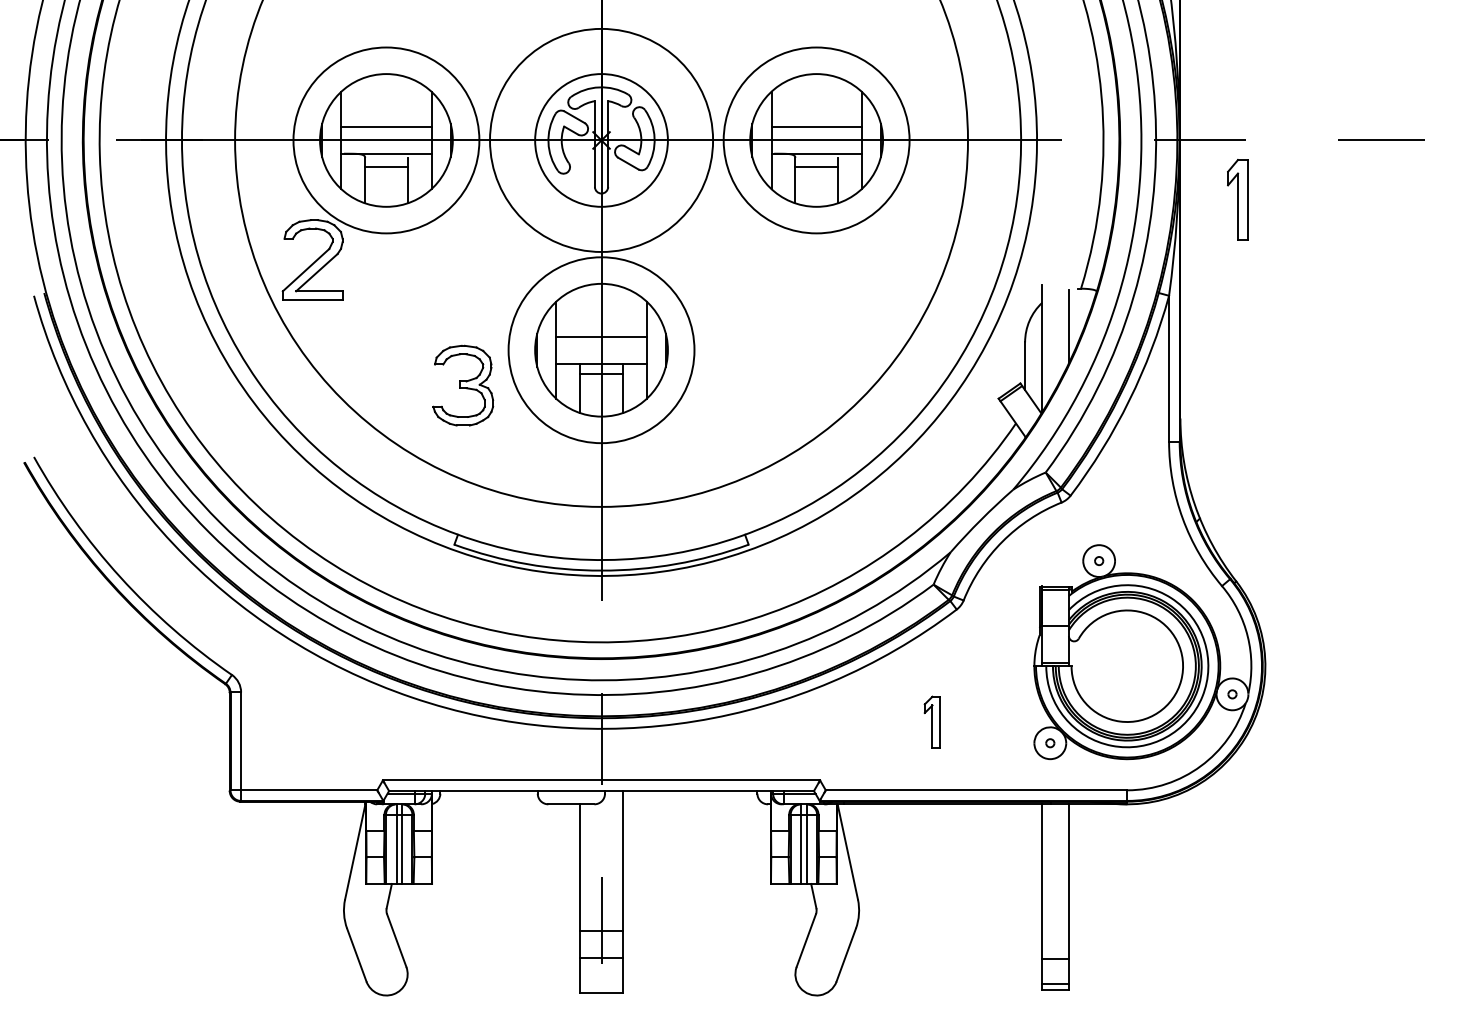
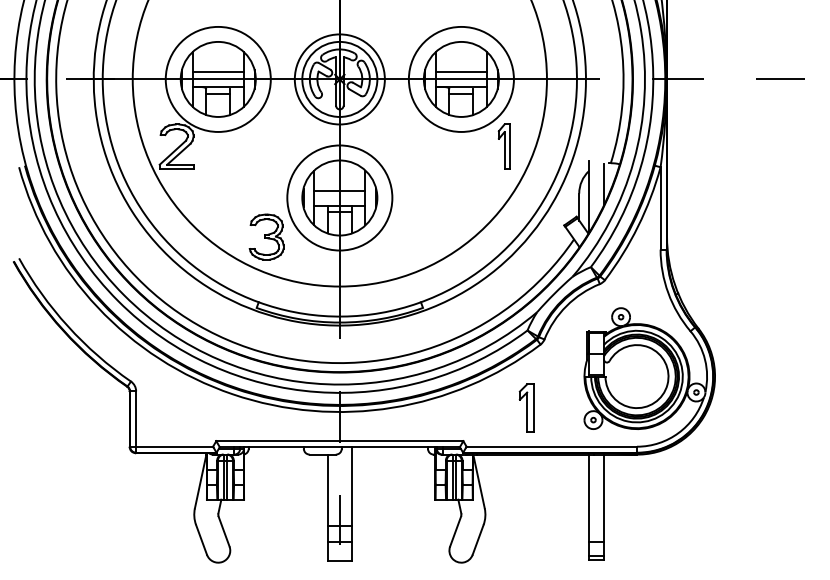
circle: (600, 140) -> (339, 79), size x0.71
part: (1236, 198) -> (503, 146), moved
part: (462, 384) -> (266, 236), moved
part: (931, 720) -> (526, 407), size x1.67

